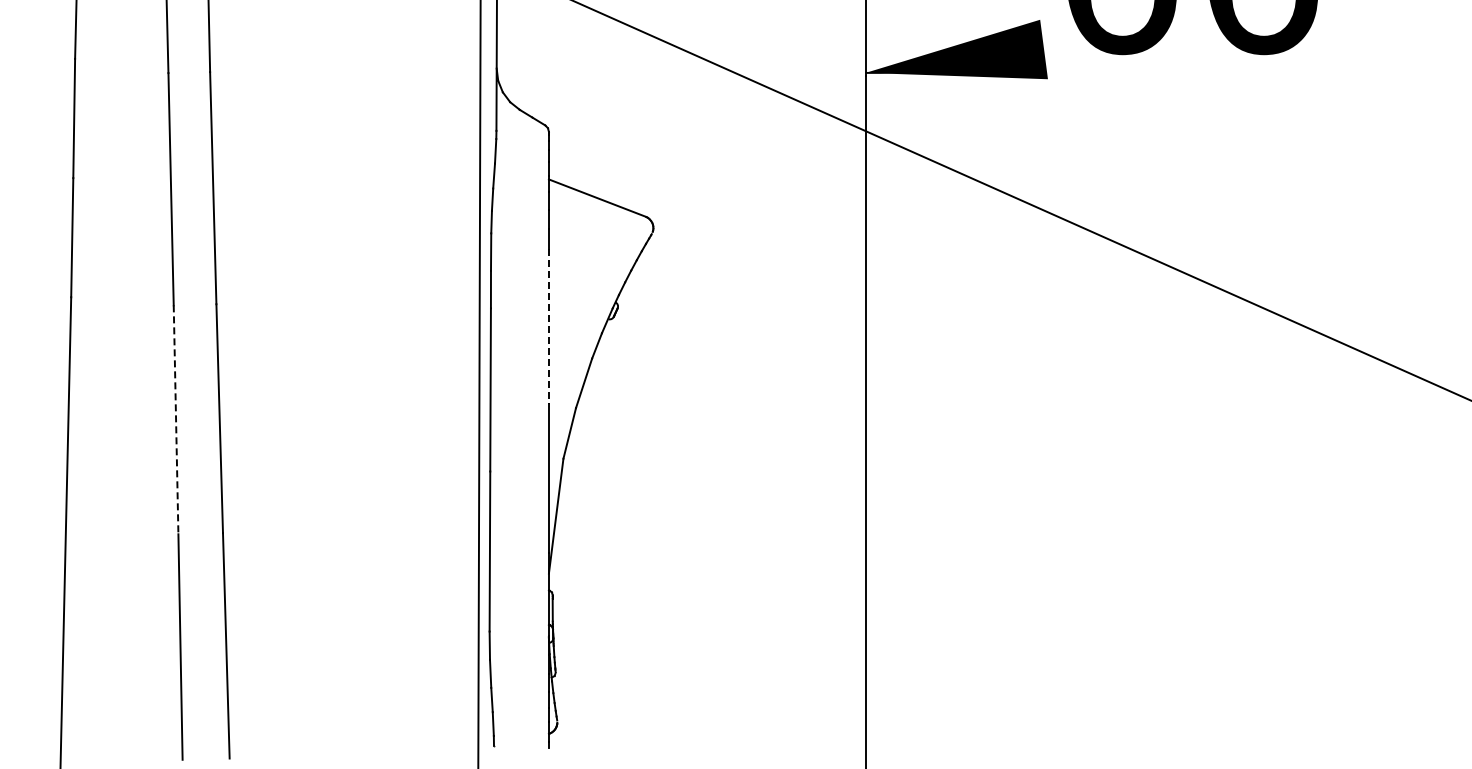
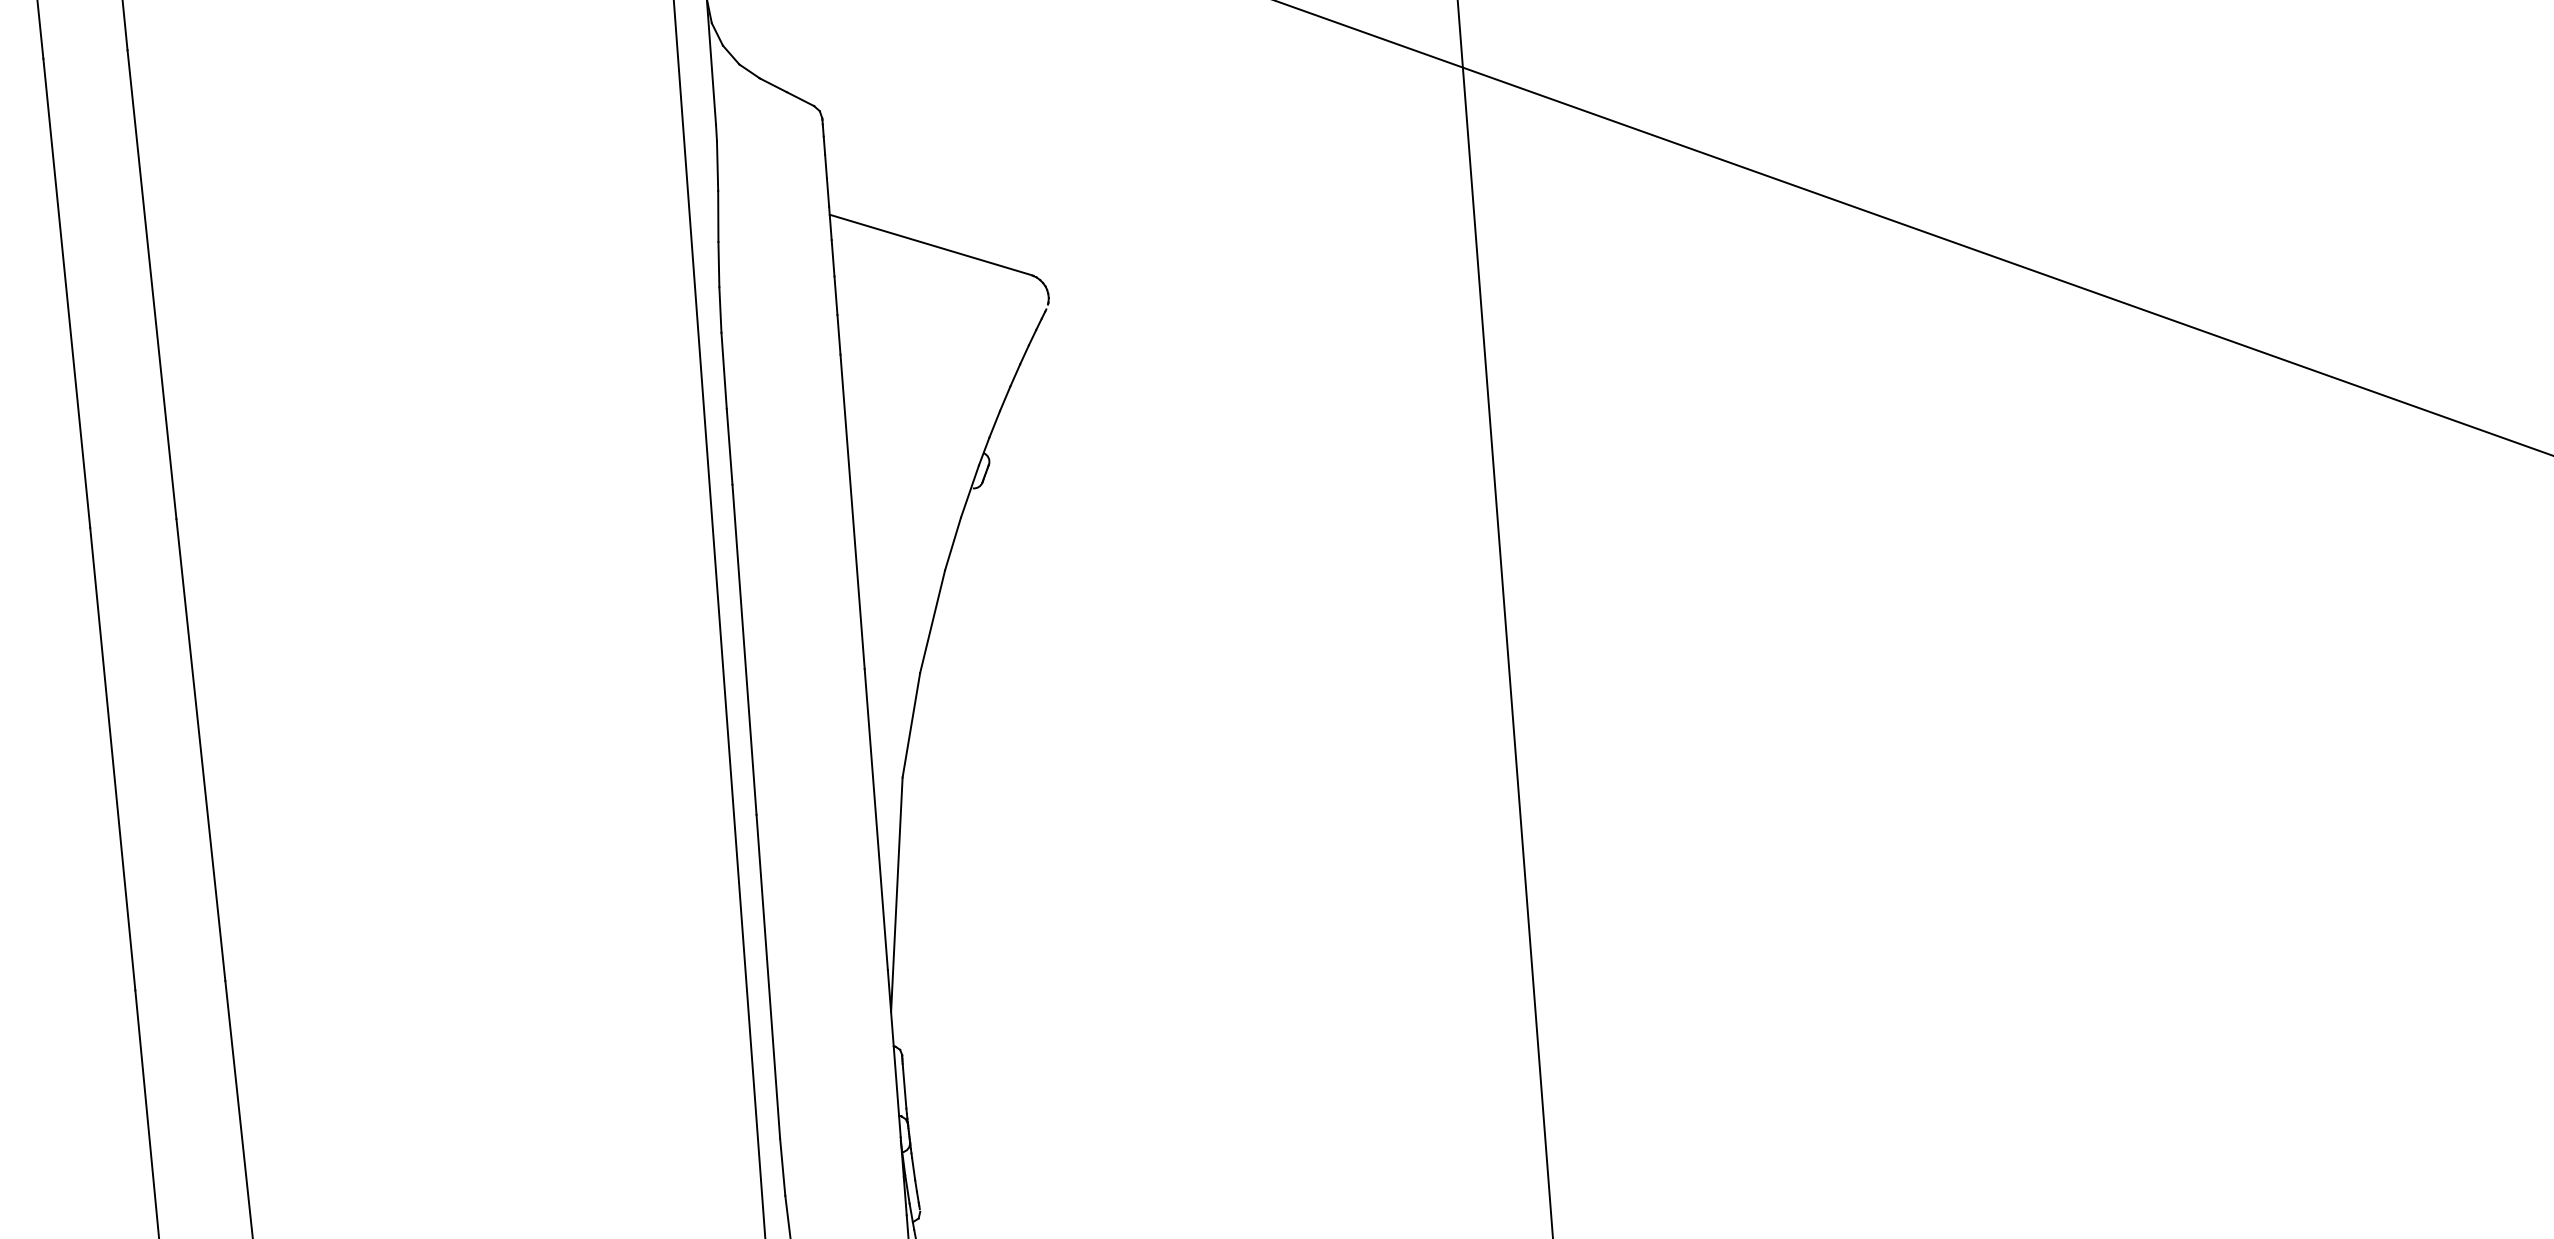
line: (548, 326) -> (851, 512), dashed -> solid
line: (176, 420) -> (113, 760), dashed -> solid

